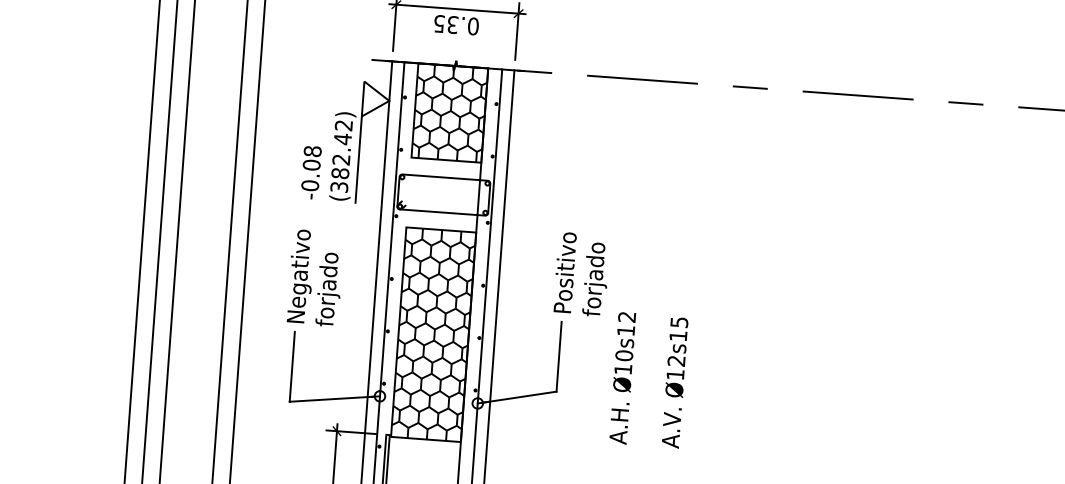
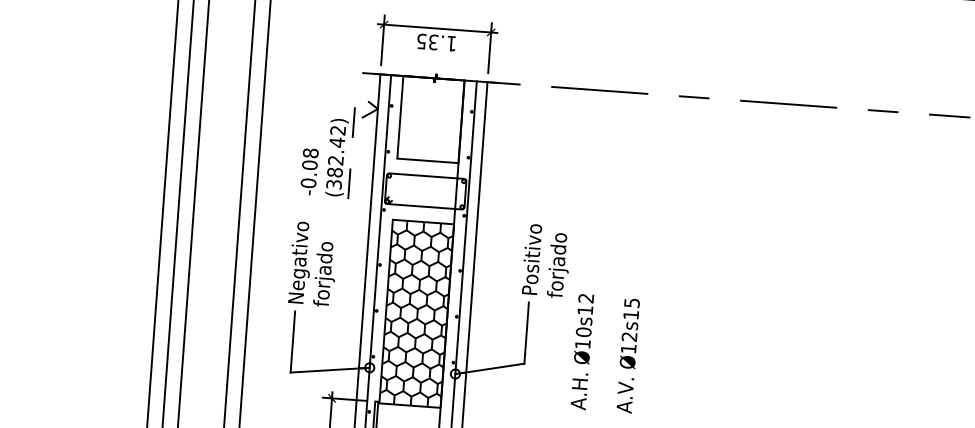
text: (473, 26) -> (451, 43), 0.35 -> 1.35
line: (362, 109) -> (354, 116), solid -> dashed
hatch: (449, 112) -> (430, 119), removed

